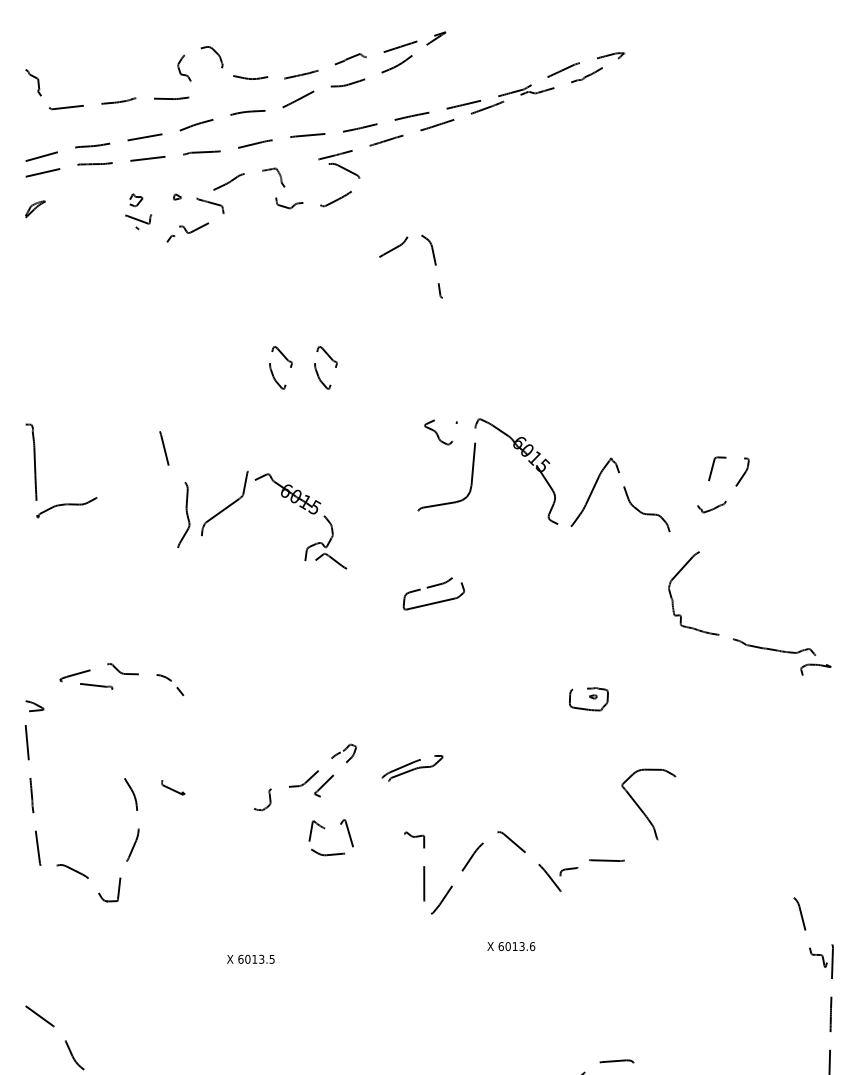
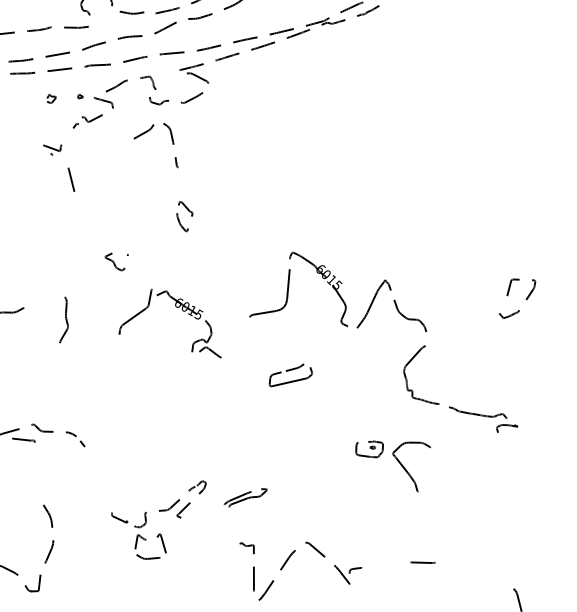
curve: (139, 221) -> (53, 149), moved
curve: (400, 246) -> (148, 131), moved
part: (272, 370) -> (147, 218), removed
part: (440, 432) -> (116, 262), moved
line: (164, 448) -> (71, 179), moved
part: (735, 485) -> (525, 299), moved
part: (282, 497) -> (176, 307), moved
curve: (186, 514) -> (65, 319), moved
part: (432, 587) -> (289, 370), moved
part: (741, 640) -> (455, 408), moved
curve: (172, 788) -> (119, 518), moved
part: (642, 809) -> (407, 470), moved
part: (324, 829) -> (145, 540), moved
line: (606, 860) -> (422, 562), moved

